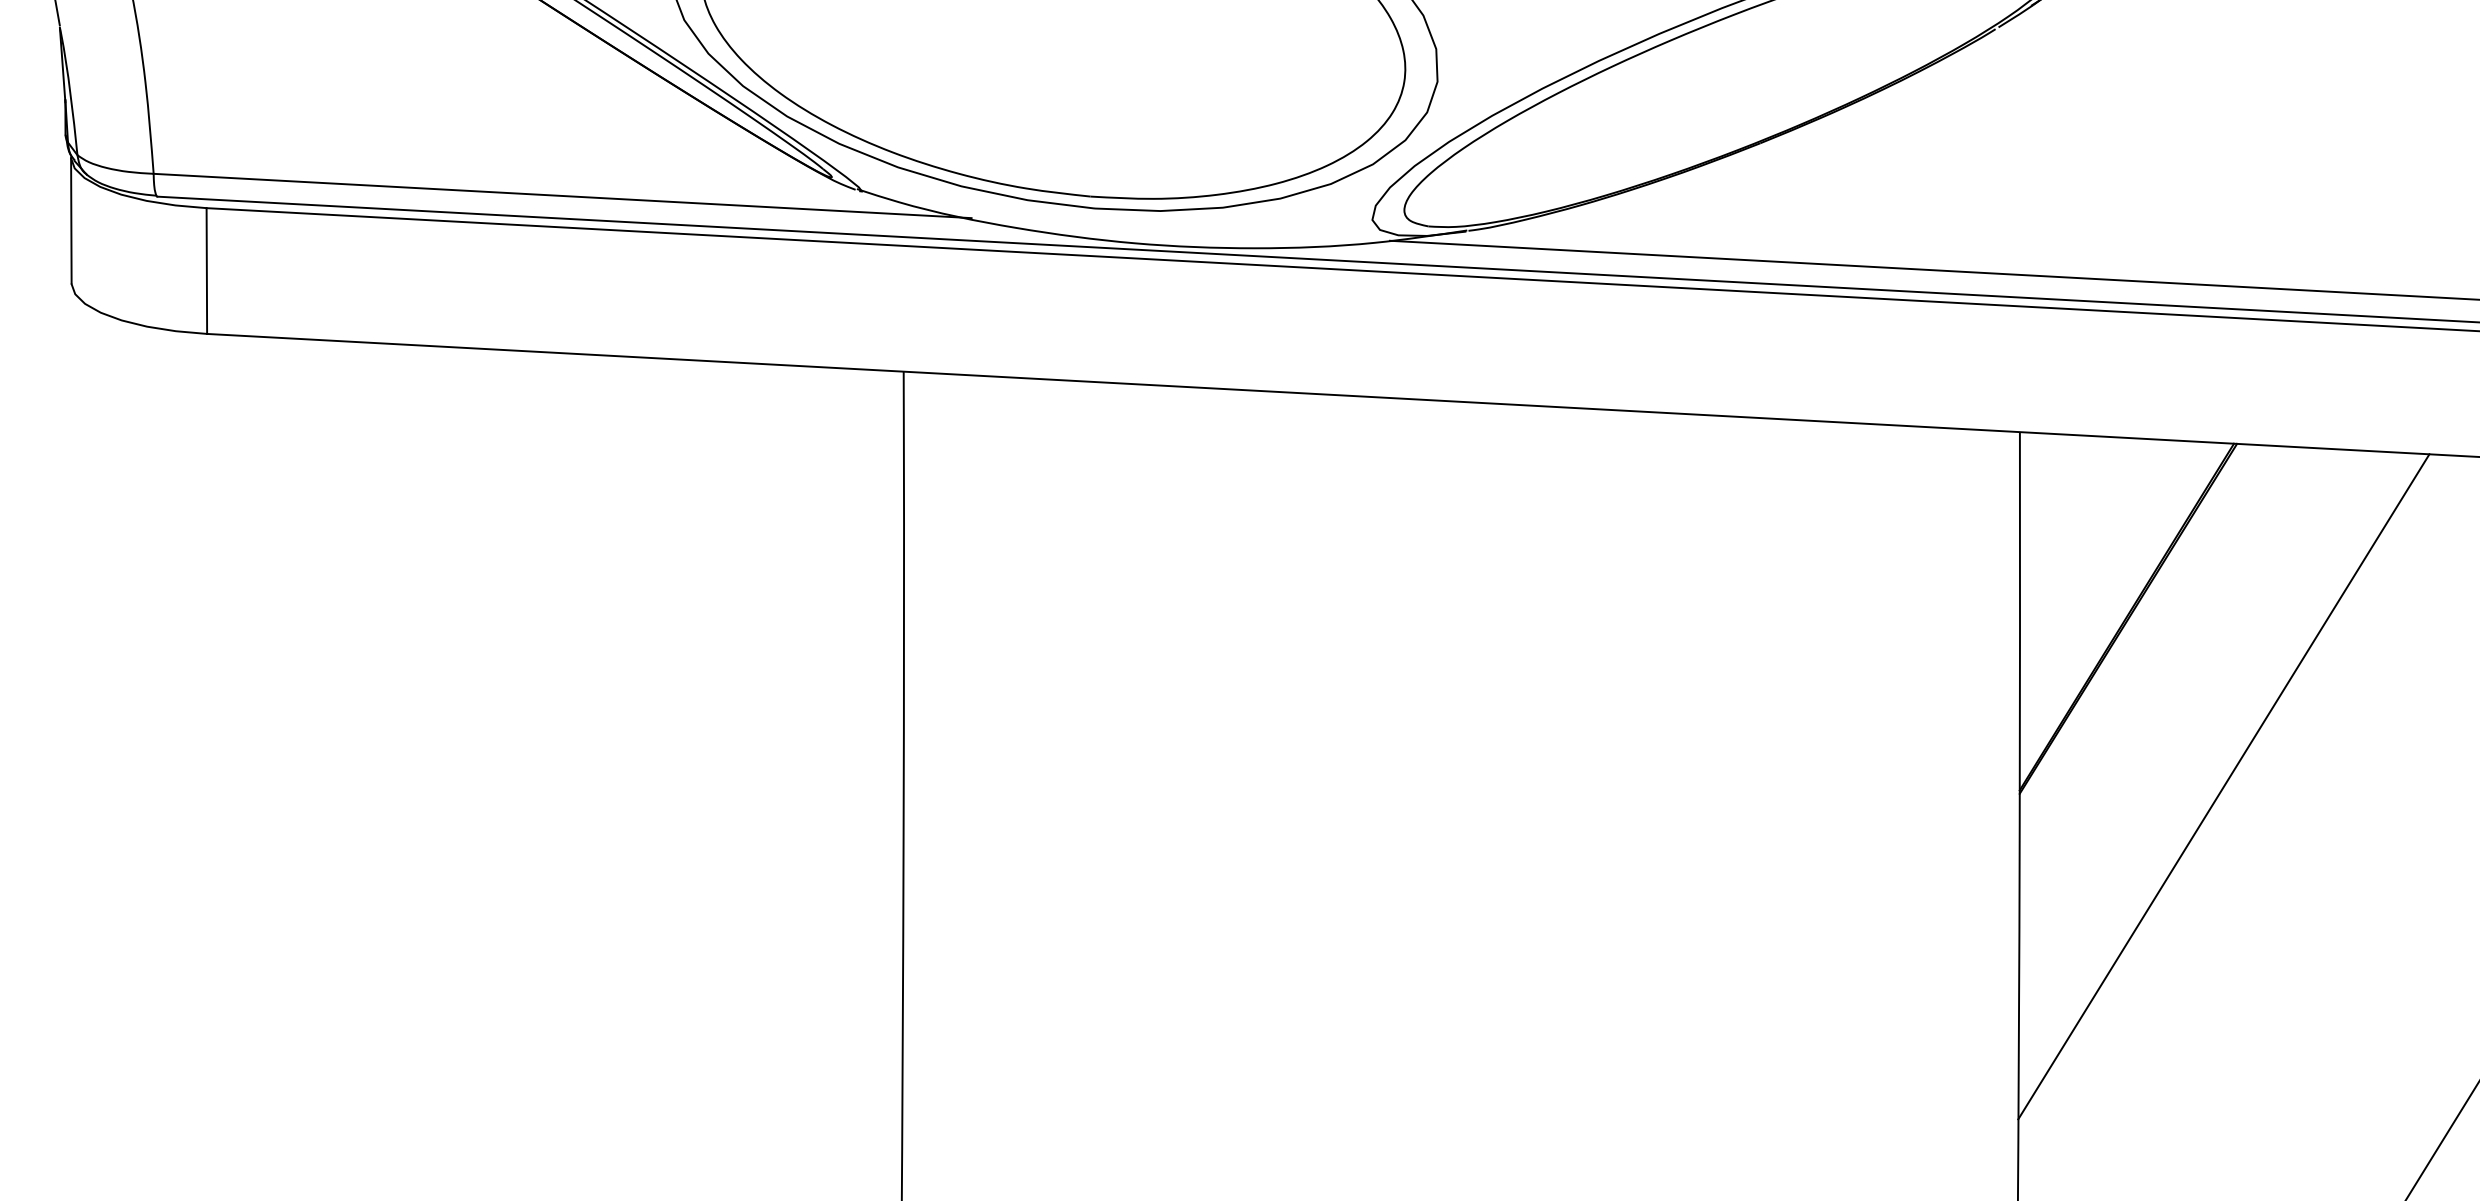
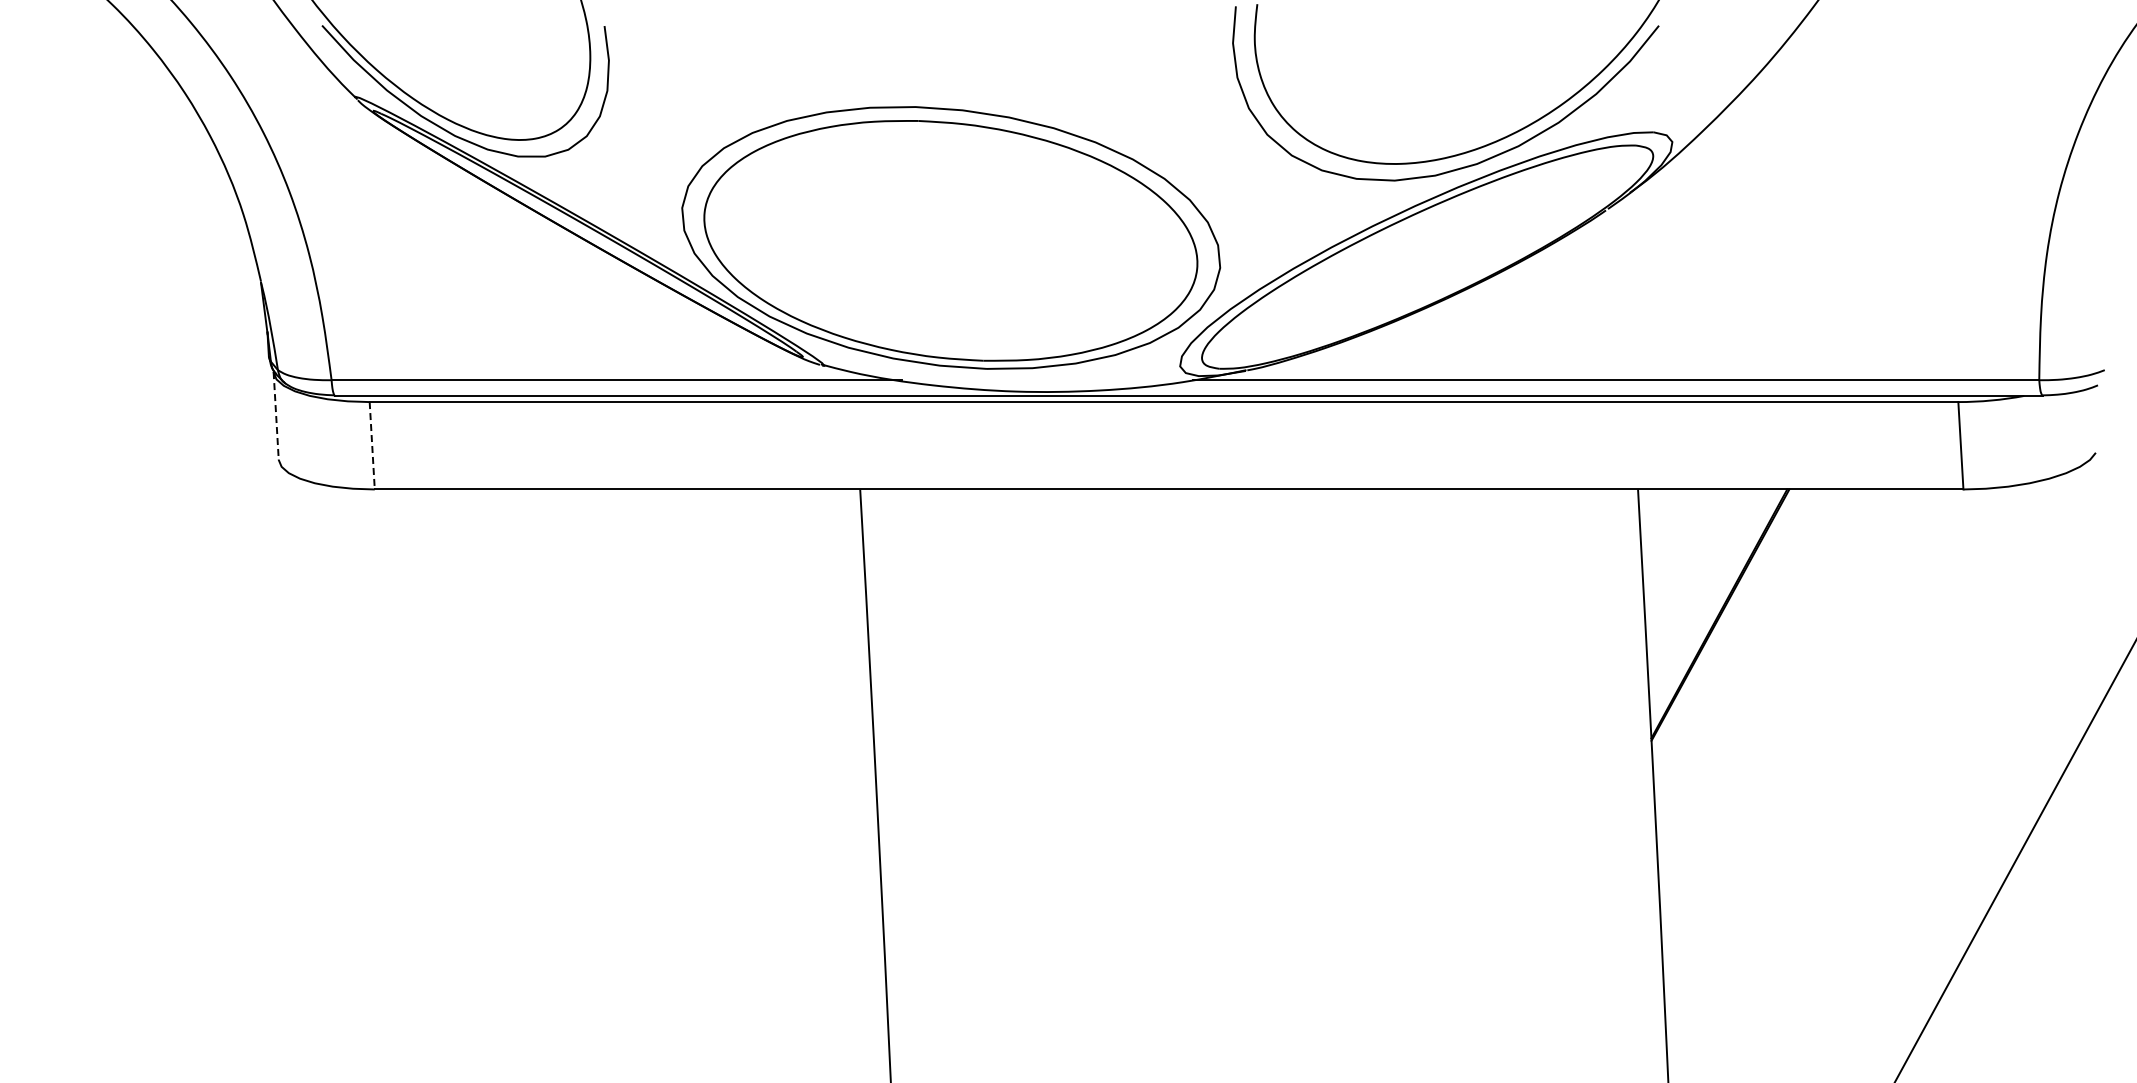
line: (71, 220) -> (276, 415), solid -> dashed
line: (207, 270) -> (372, 445), solid -> dashed
line: (2222, 787) -> (1792, 728), removed

